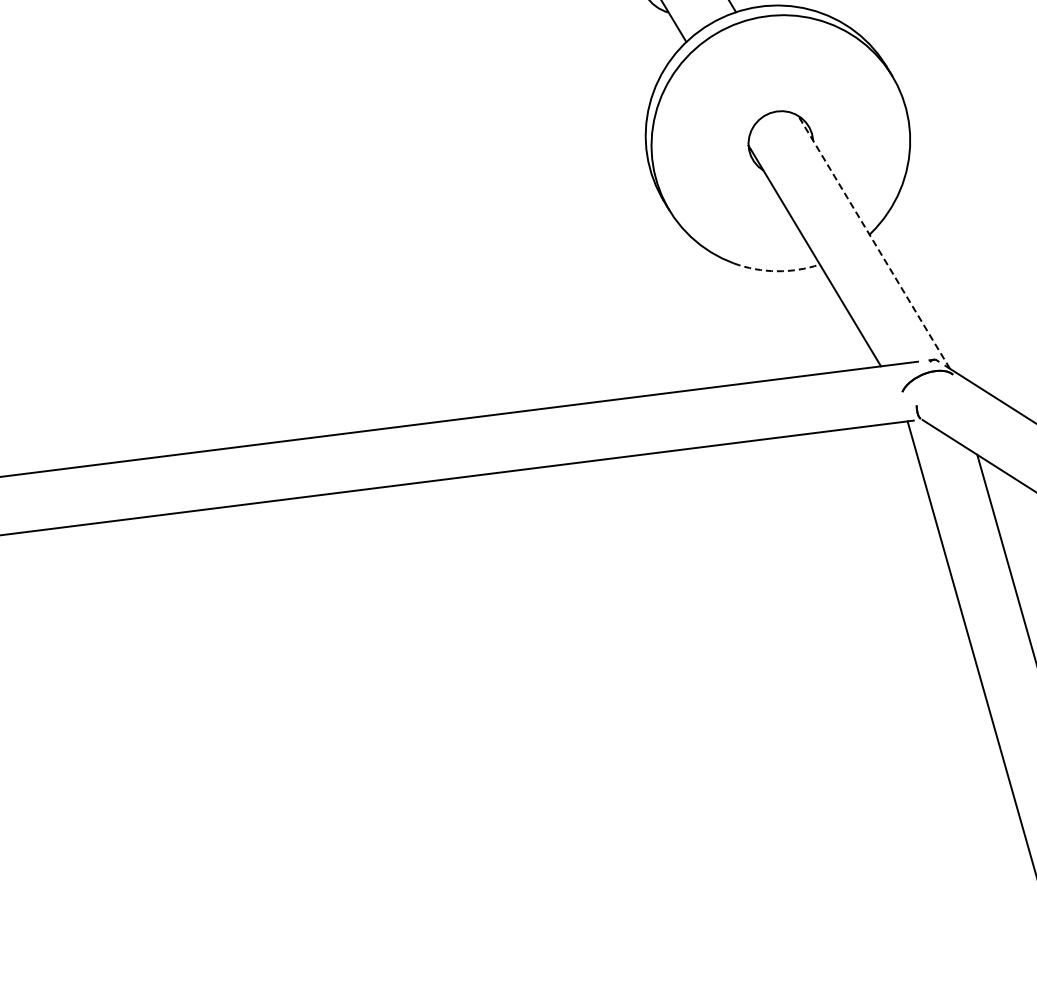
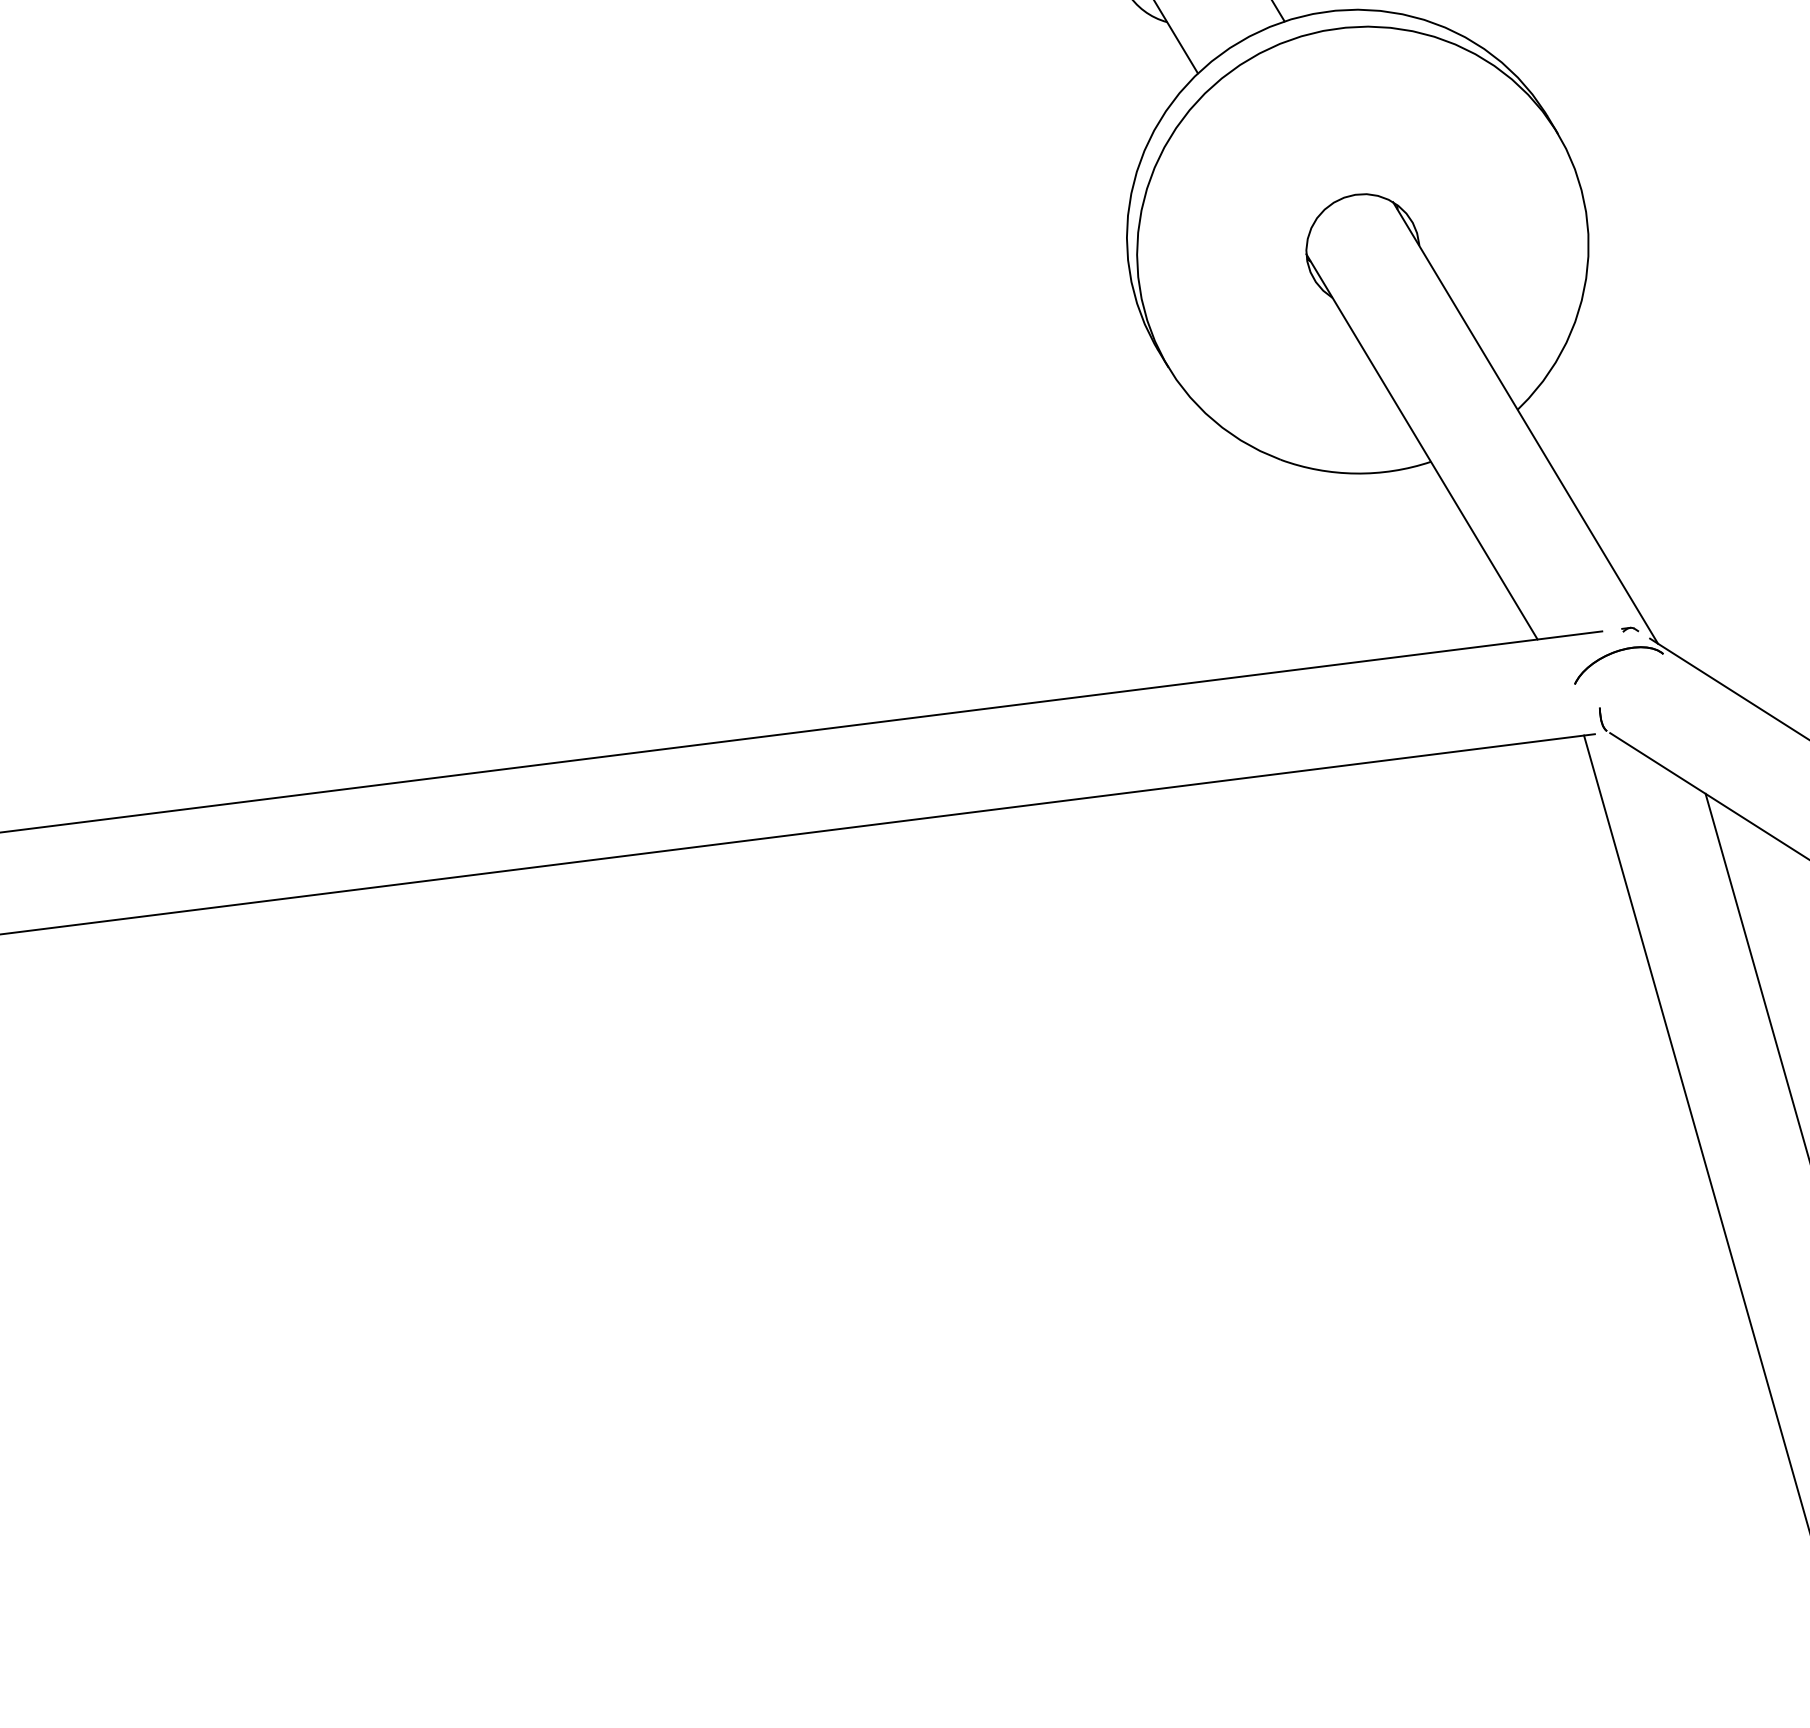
line: (874, 242) -> (1526, 423), dashed -> solid
arc: (776, 271) -> (1355, 473), dashed -> solid

